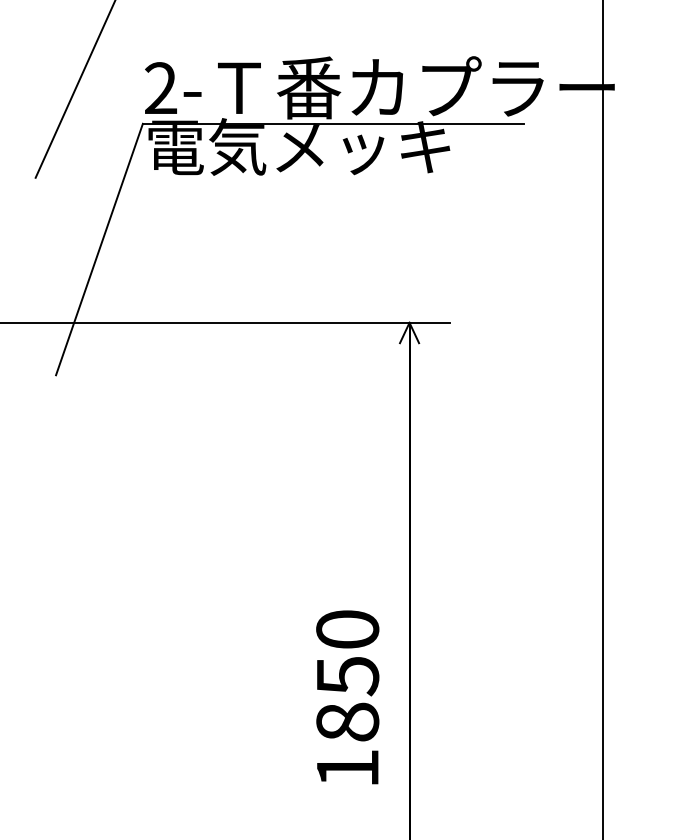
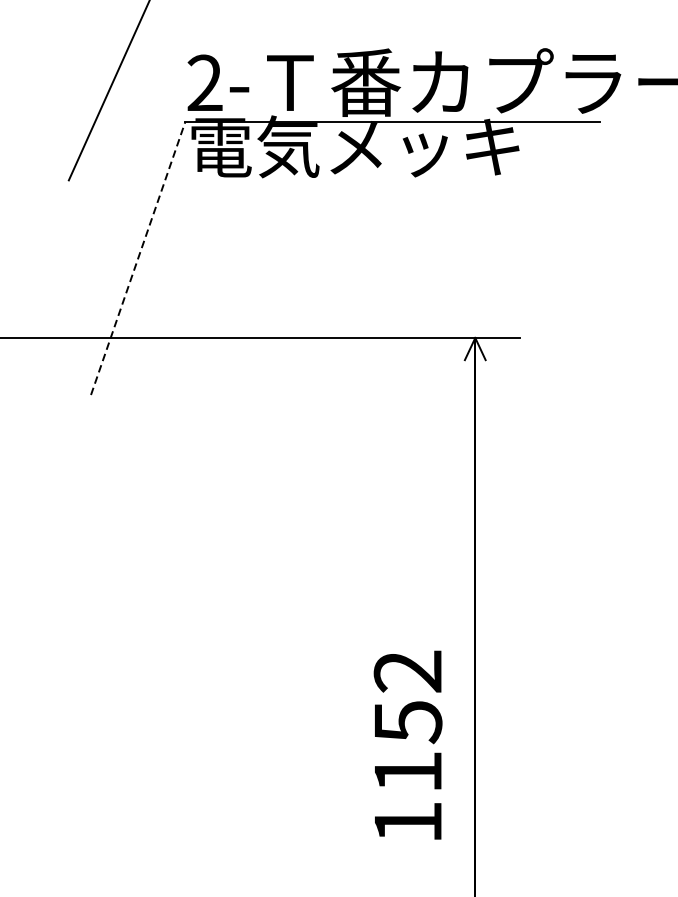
line: (99, 249) -> (138, 258), solid -> dashed
text: (347, 675) -> (407, 721), 1850 -> 1152

